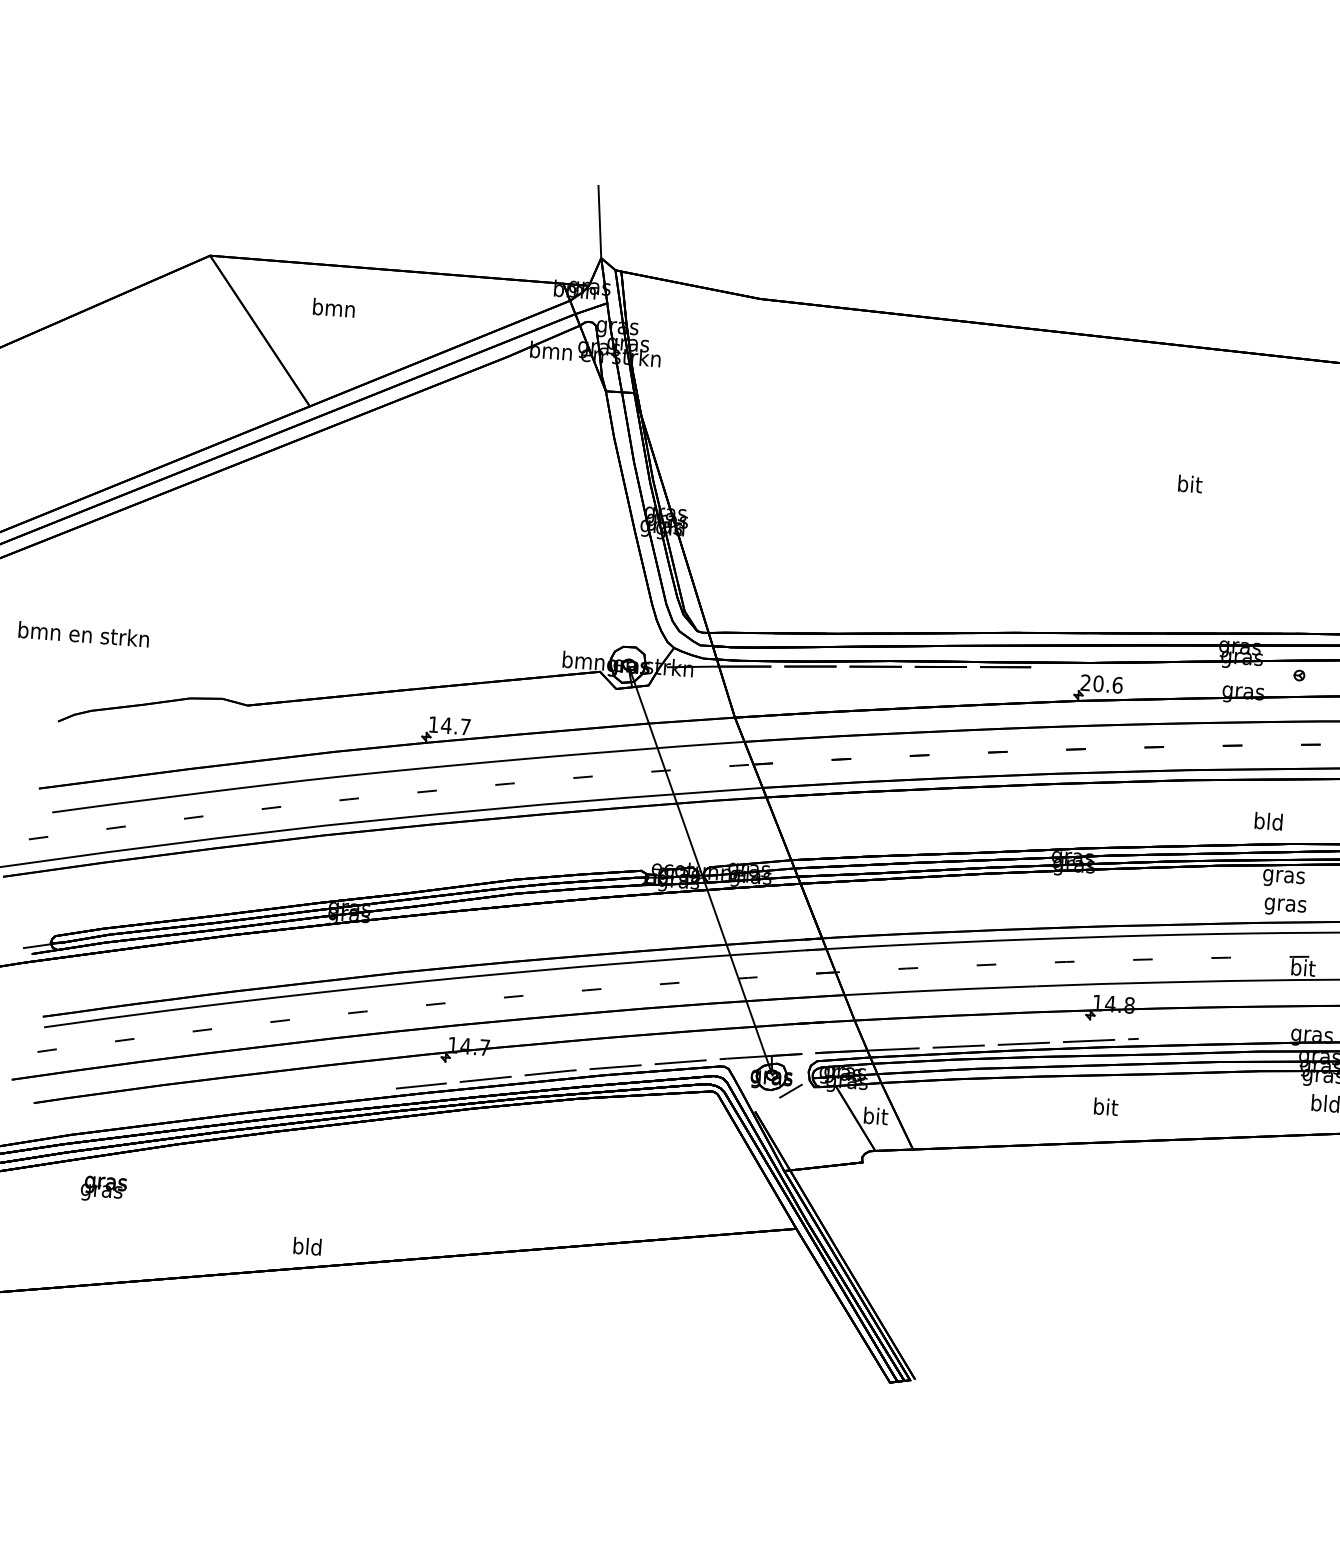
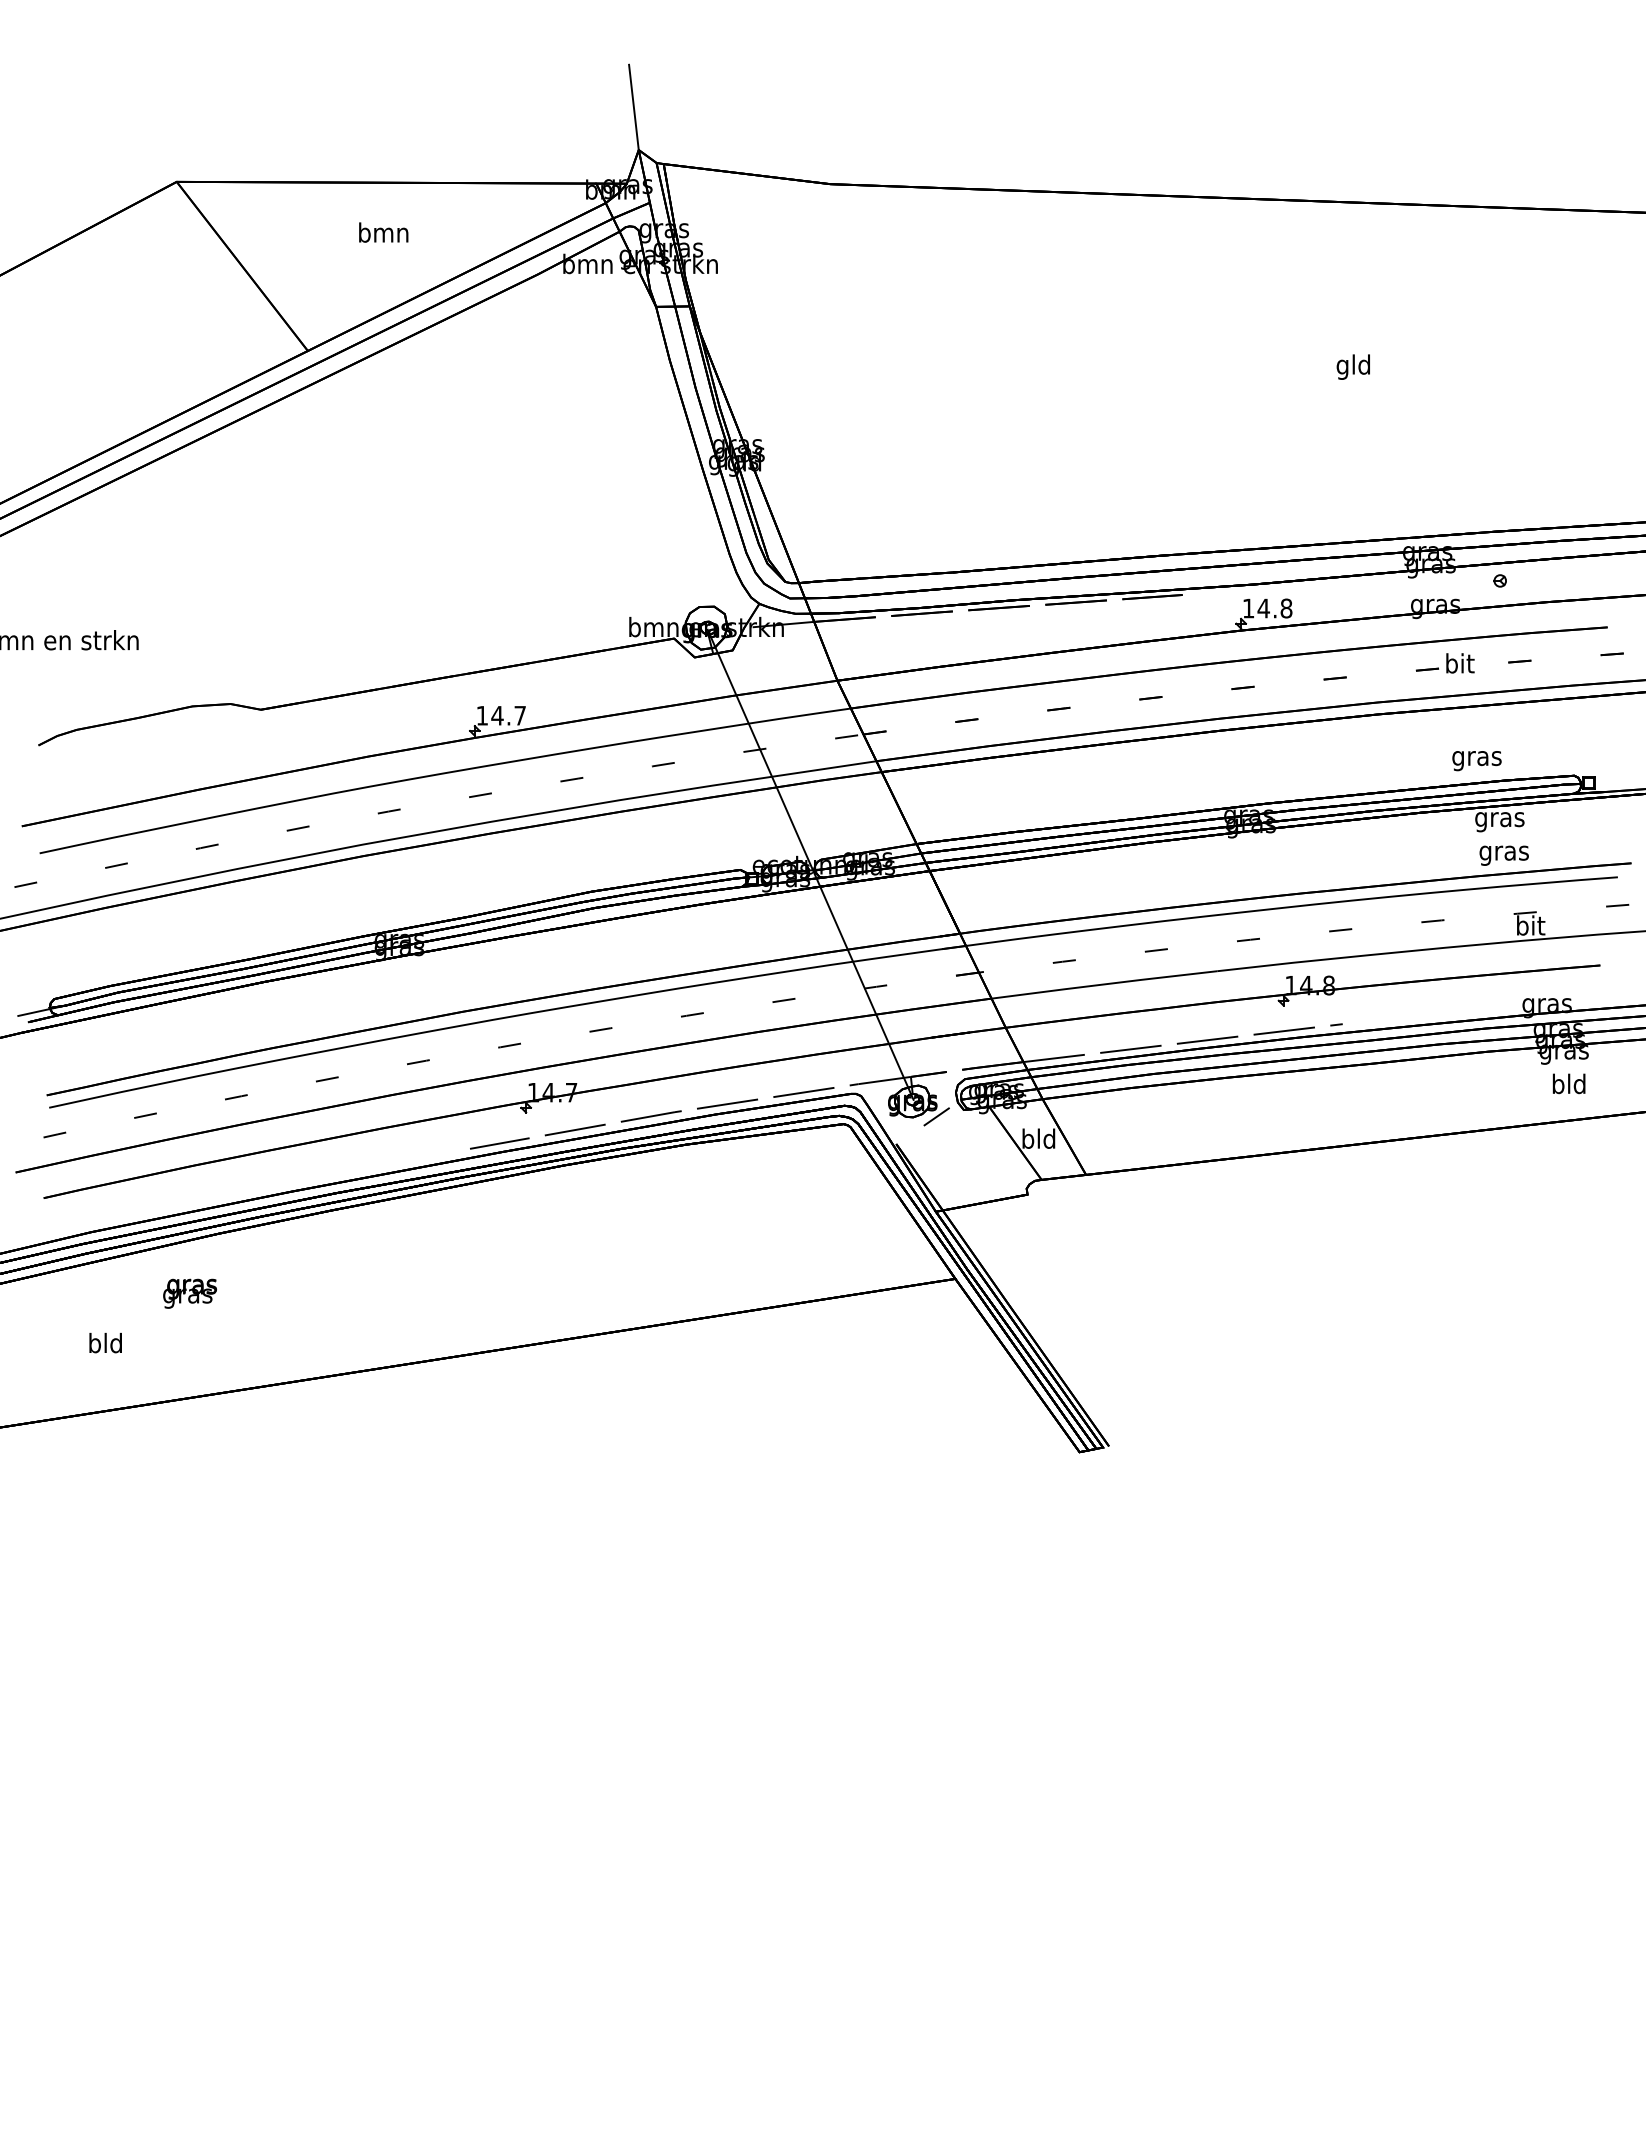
text: (333, 307) -> (383, 232), moved
text: (1188, 485) -> (1352, 366), bit -> gld
text: (1101, 684) -> (1267, 608), 20.6 -> 14.8
text: (1268, 823) -> (1476, 758), bld -> gras
text: (1106, 1106) -> (1460, 663), moved
text: (875, 1115) -> (1038, 1138), bit -> bld
text: (103, 1189) -> (189, 1293), moved
text: (307, 1246) -> (105, 1343), moved

